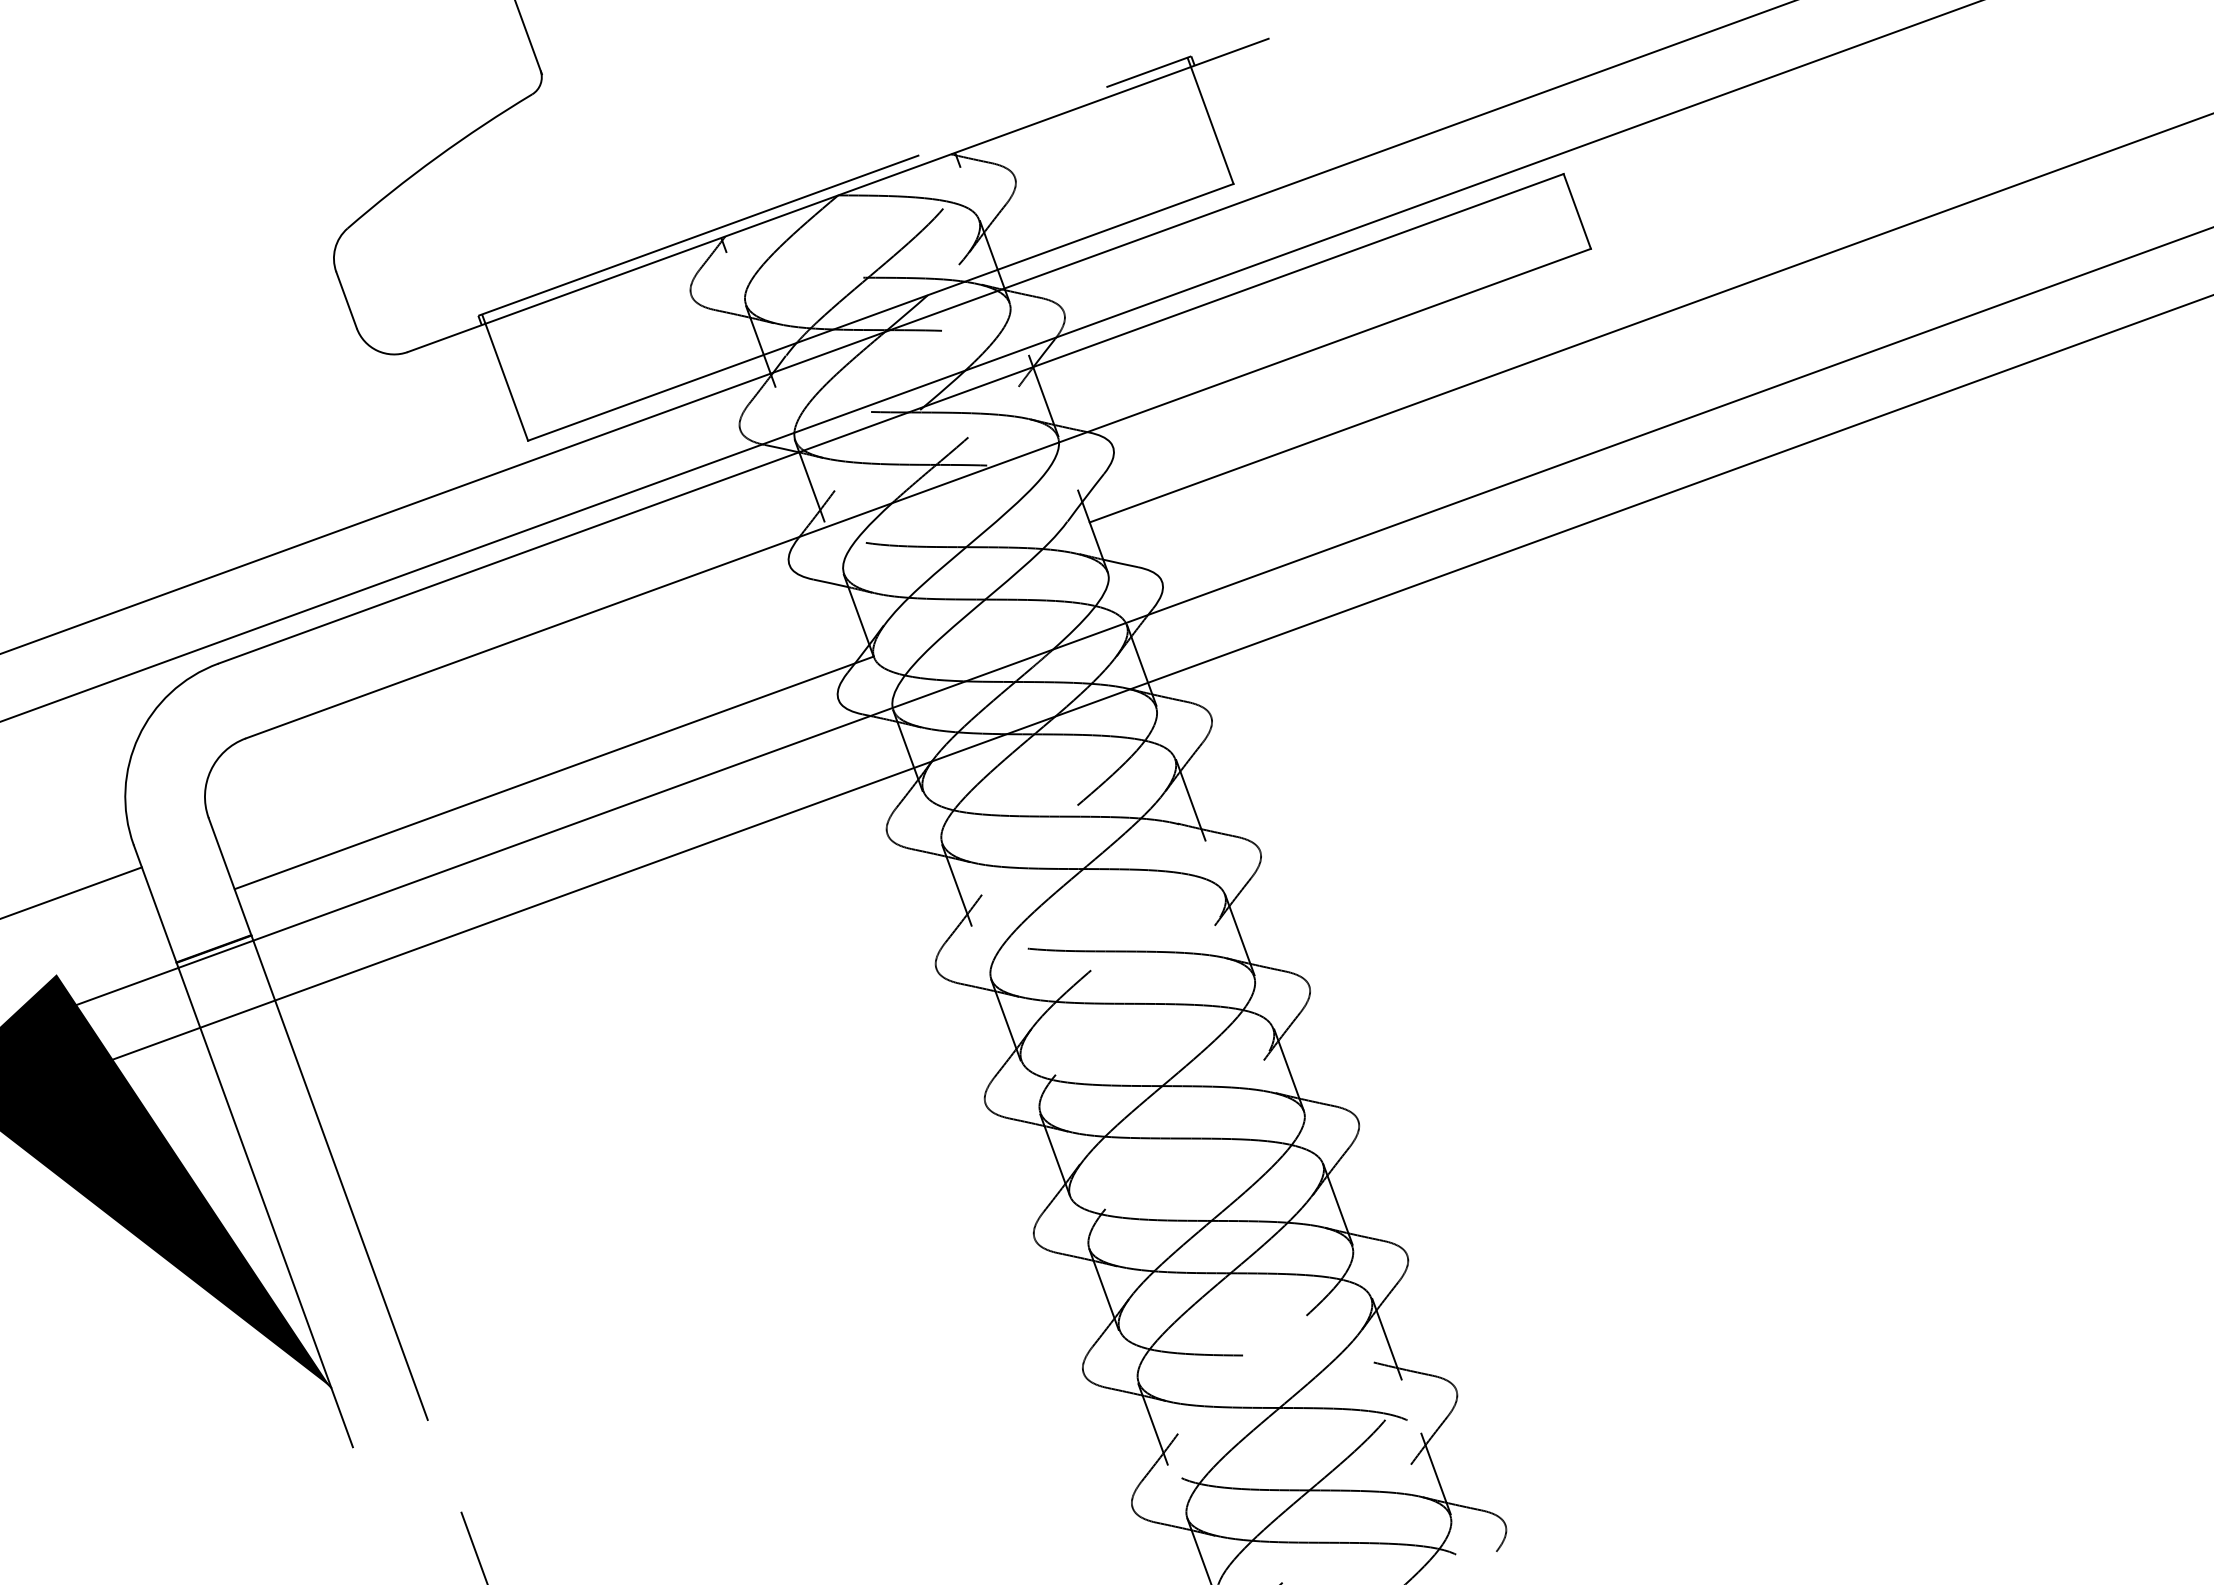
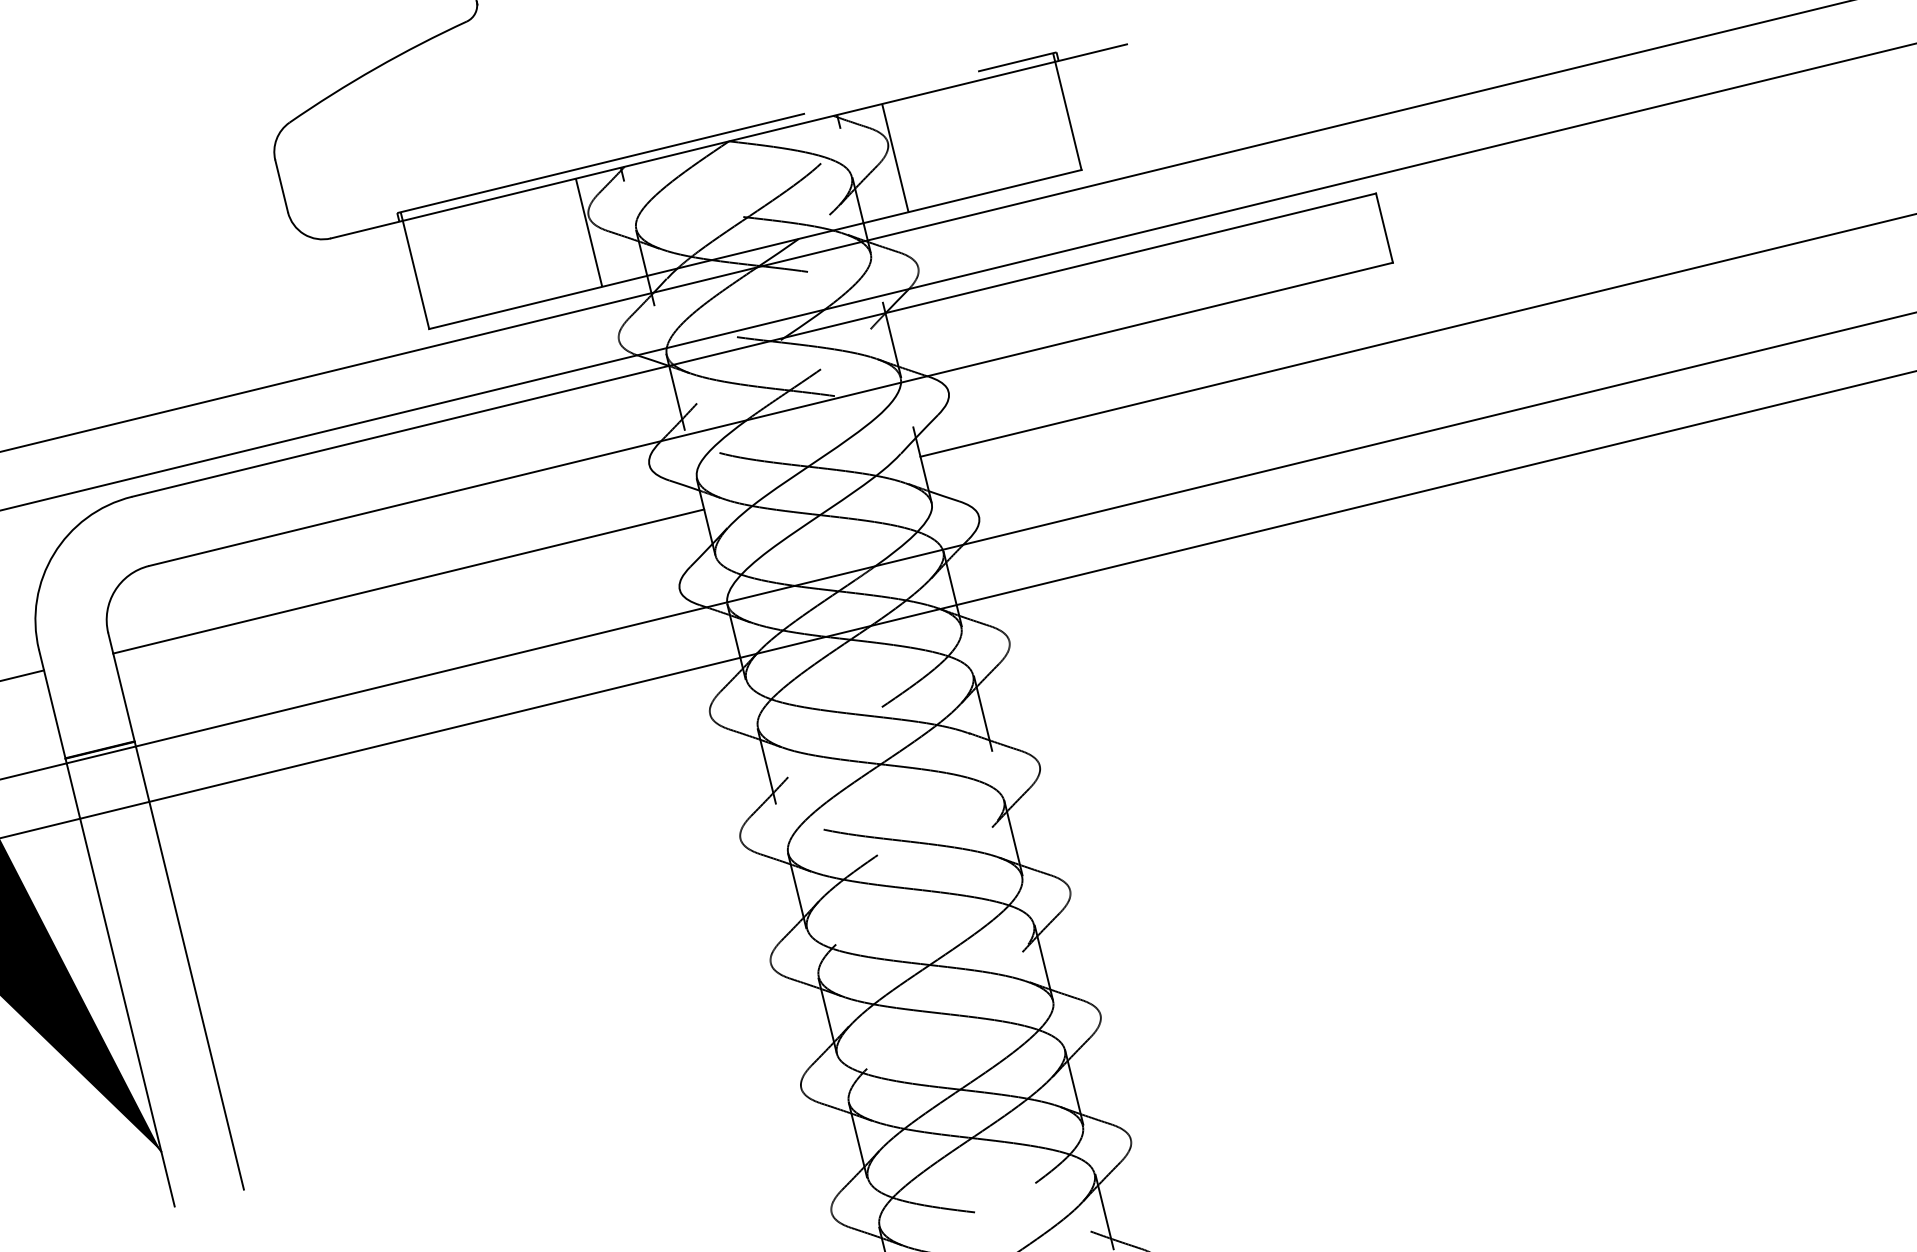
line: (1024, 193) -> (894, 157), added
line: (693, 313) -> (588, 232), added
line: (553, 772) -> (408, 581), moved

